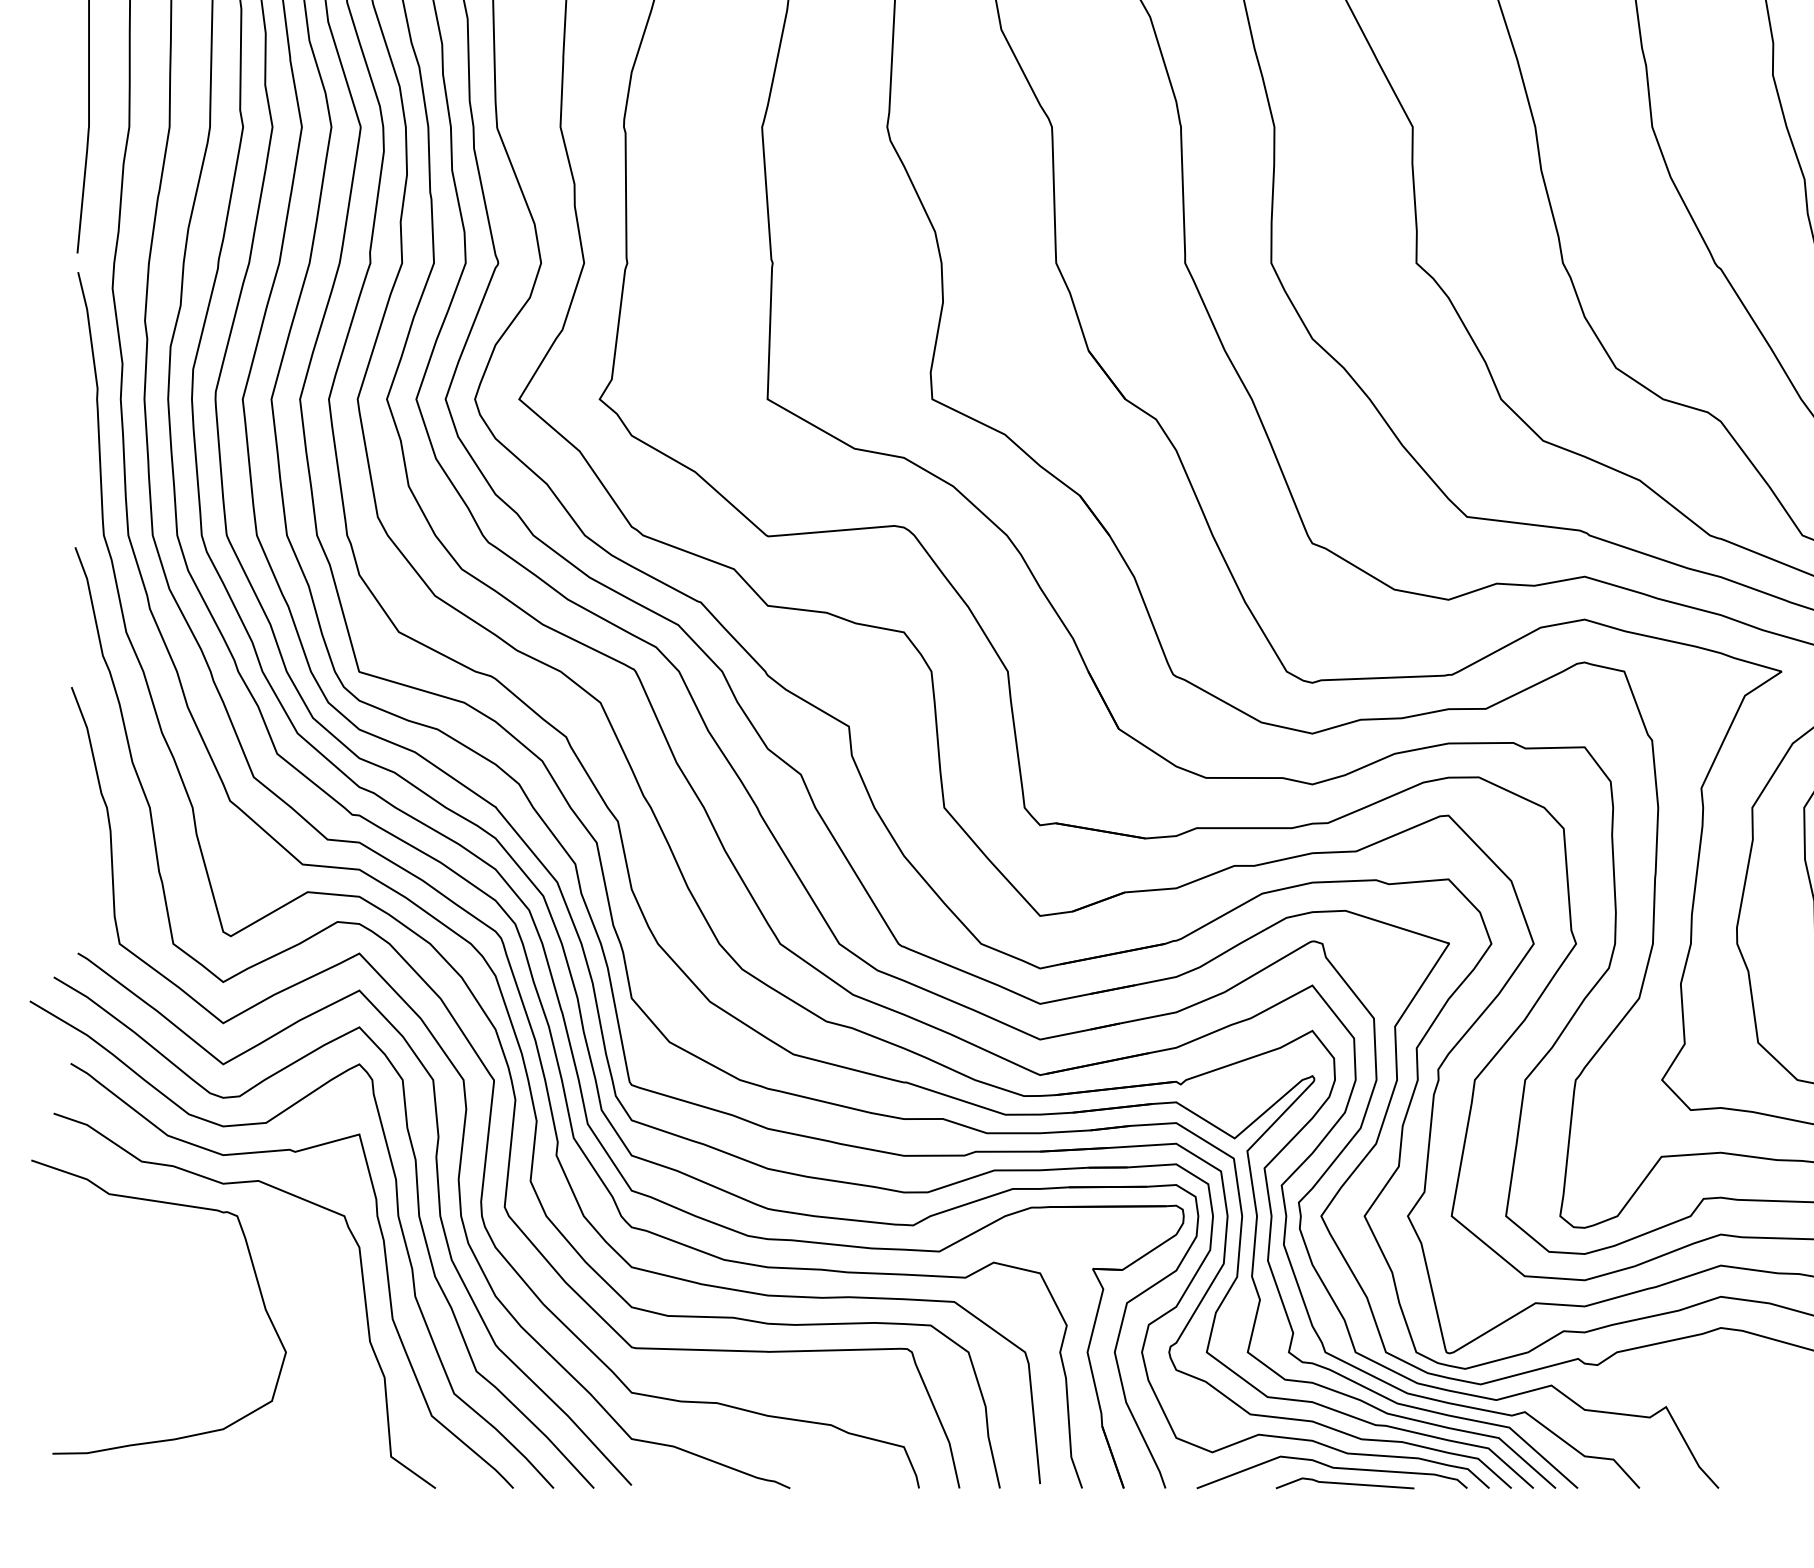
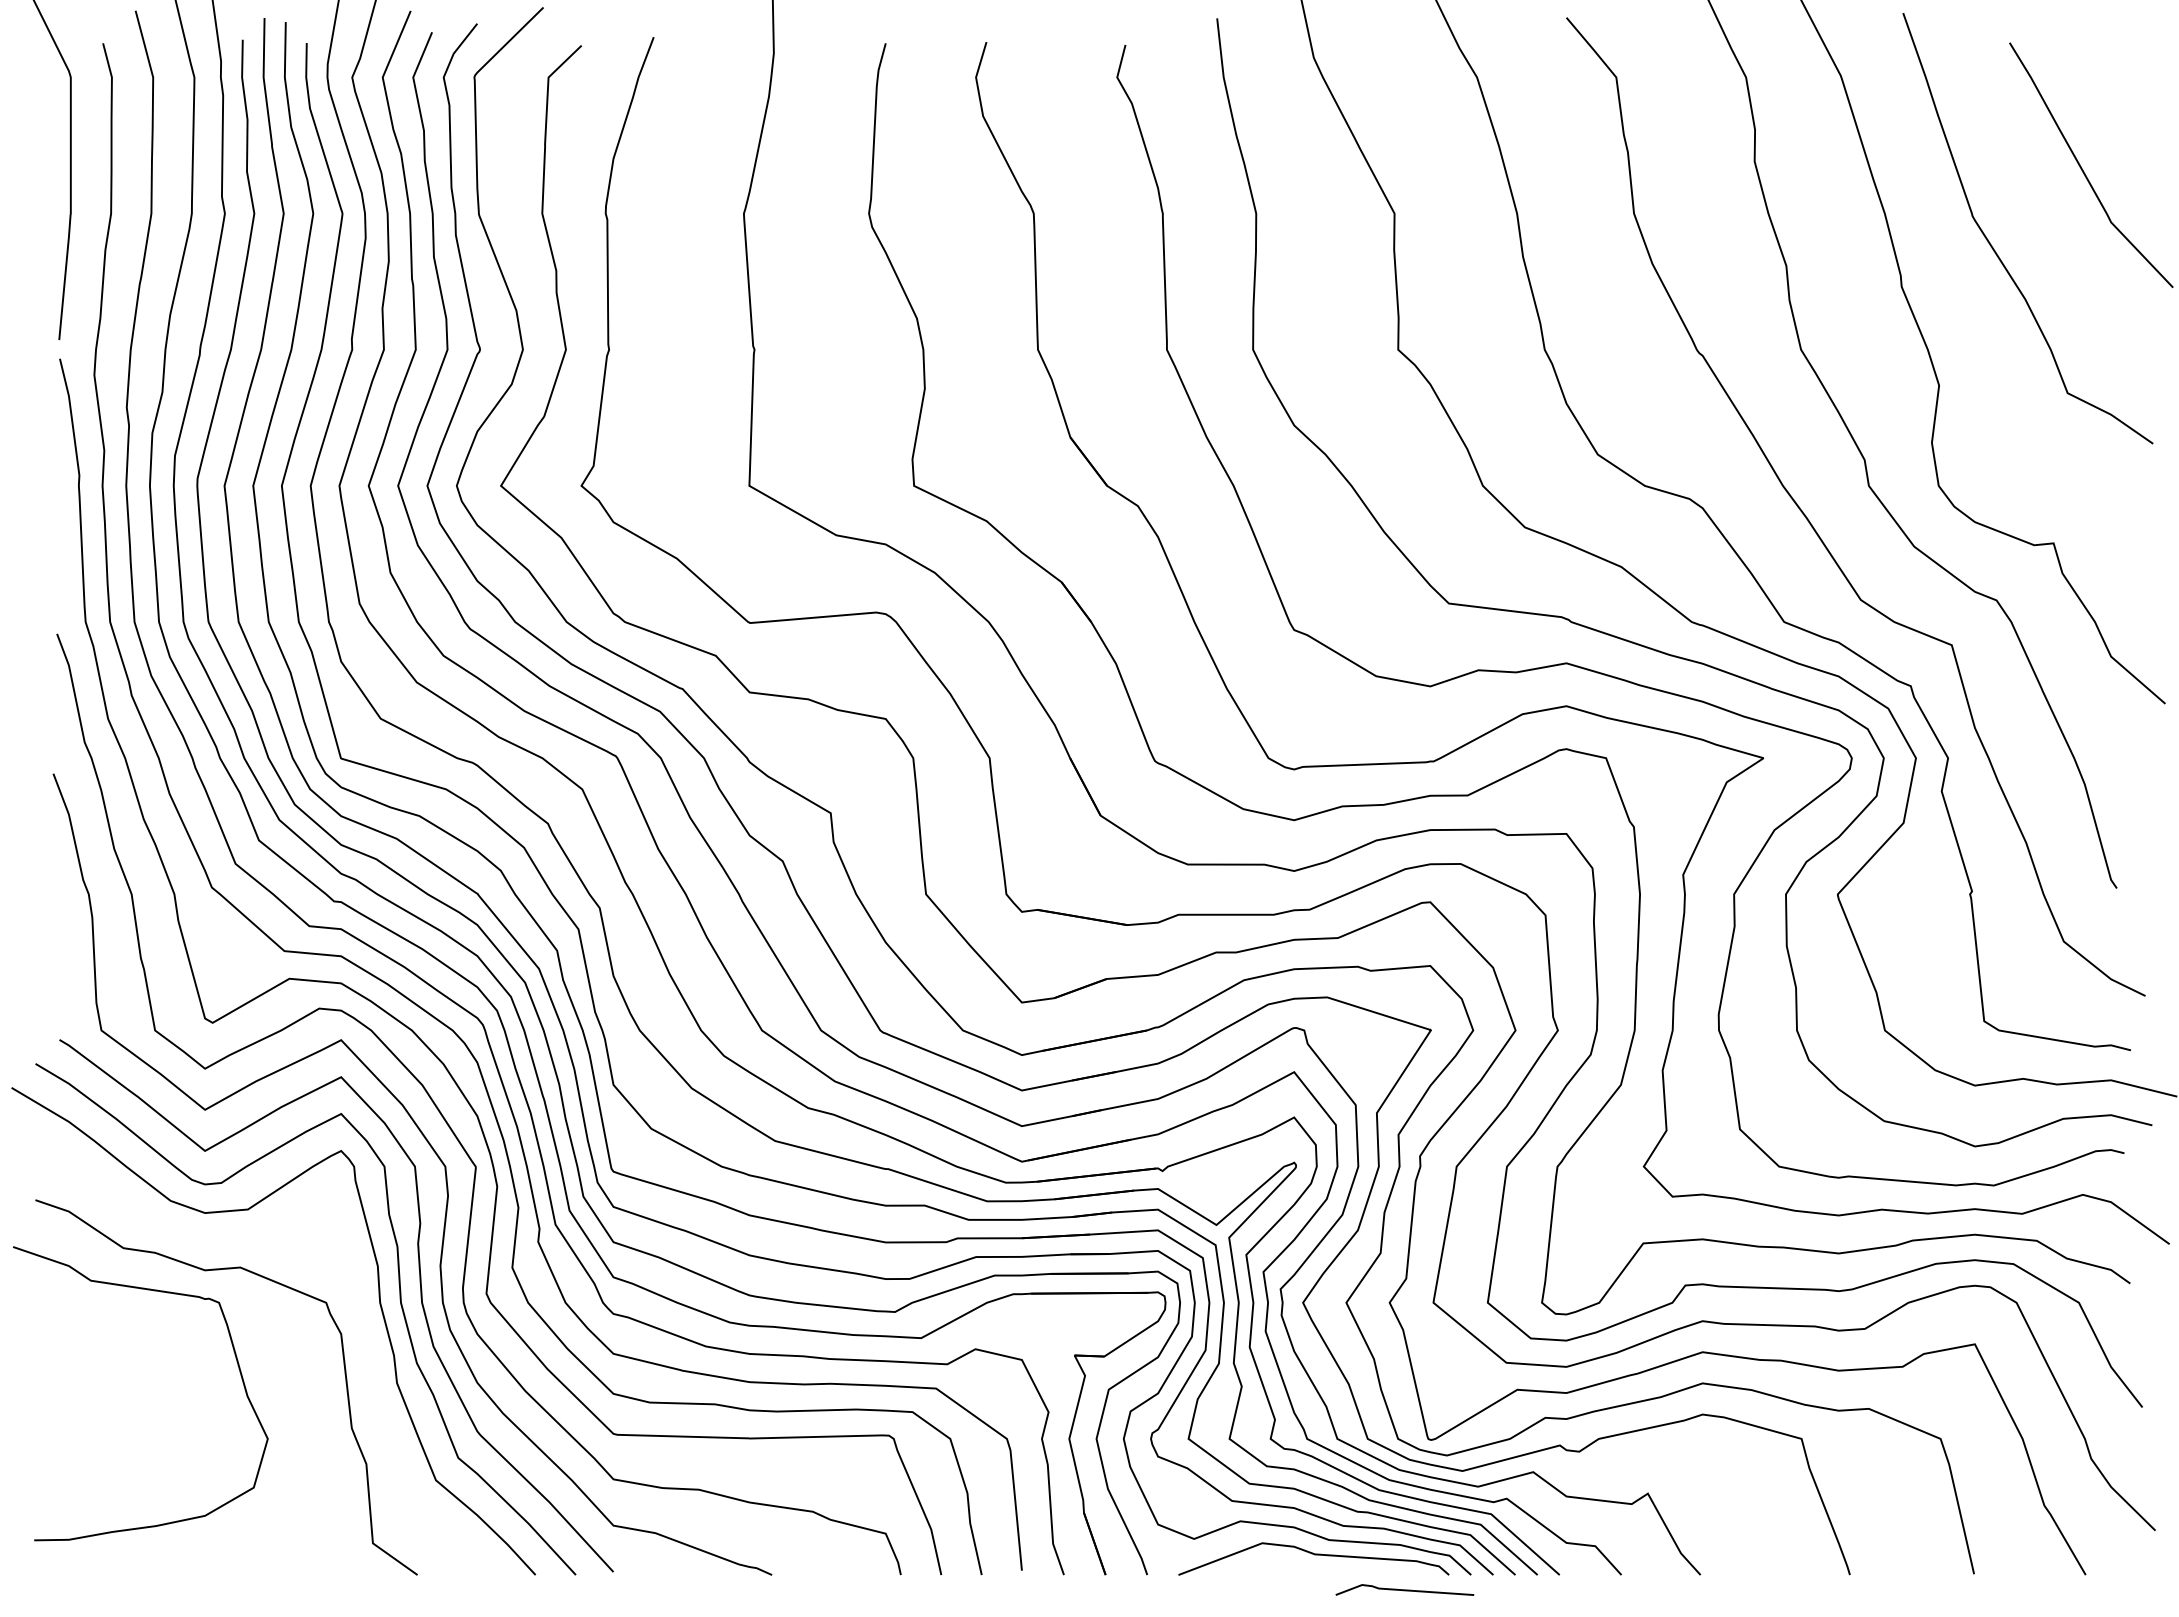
curve: (385, 1268) -> (367, 1355), removed
line: (1344, 1482) -> (1404, 1589), moved

